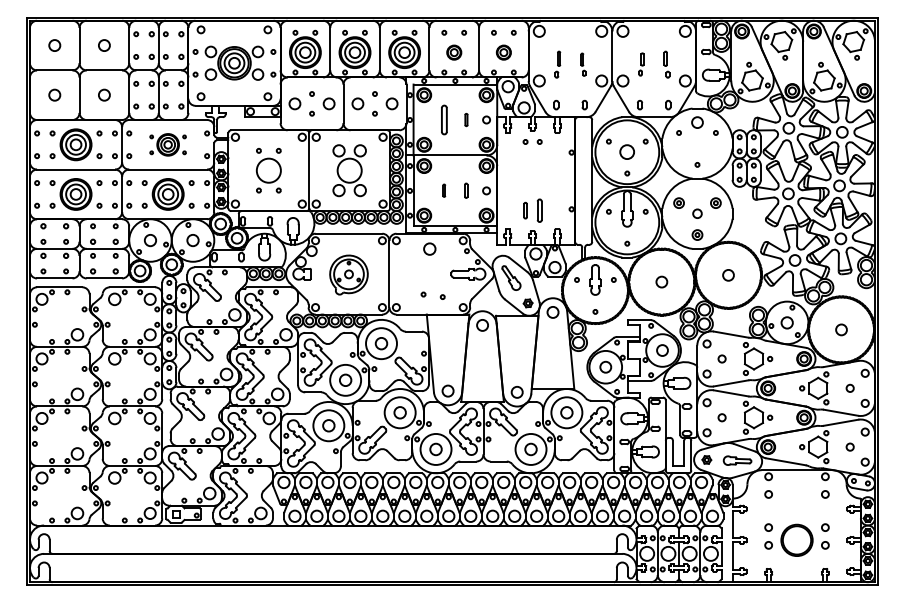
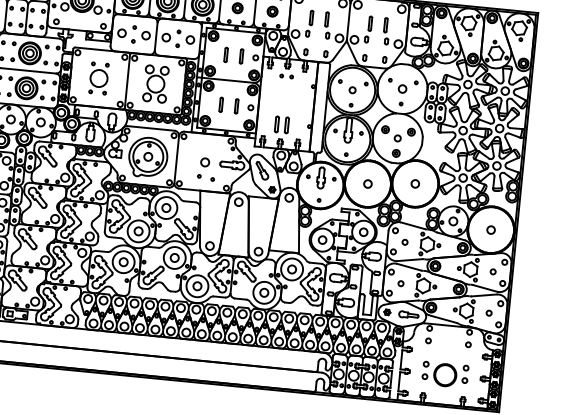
part: (557, 64) -> (309, 23), size x1.43
part: (583, 64) -> (327, 25), size x1.67
part: (641, 64) -> (368, 29), size x1.67
part: (666, 64) -> (386, 31), size x1.43
part: (444, 119) -> (226, 54), size x0.71
part: (466, 119) -> (241, 56), size x1.67
circle: (697, 122) -> (402, 88), moved
part: (167, 144) -> (29, 53), size x1.43
circle: (627, 152) -> (352, 90), size x0.62
part: (443, 190) -> (220, 104), size x1.67
part: (465, 190) -> (236, 106), size x1.43
part: (525, 210) -> (276, 124), size x1.43
circle: (429, 248) -> (205, 161), moved
part: (348, 274) -> (147, 157), size x1.43

